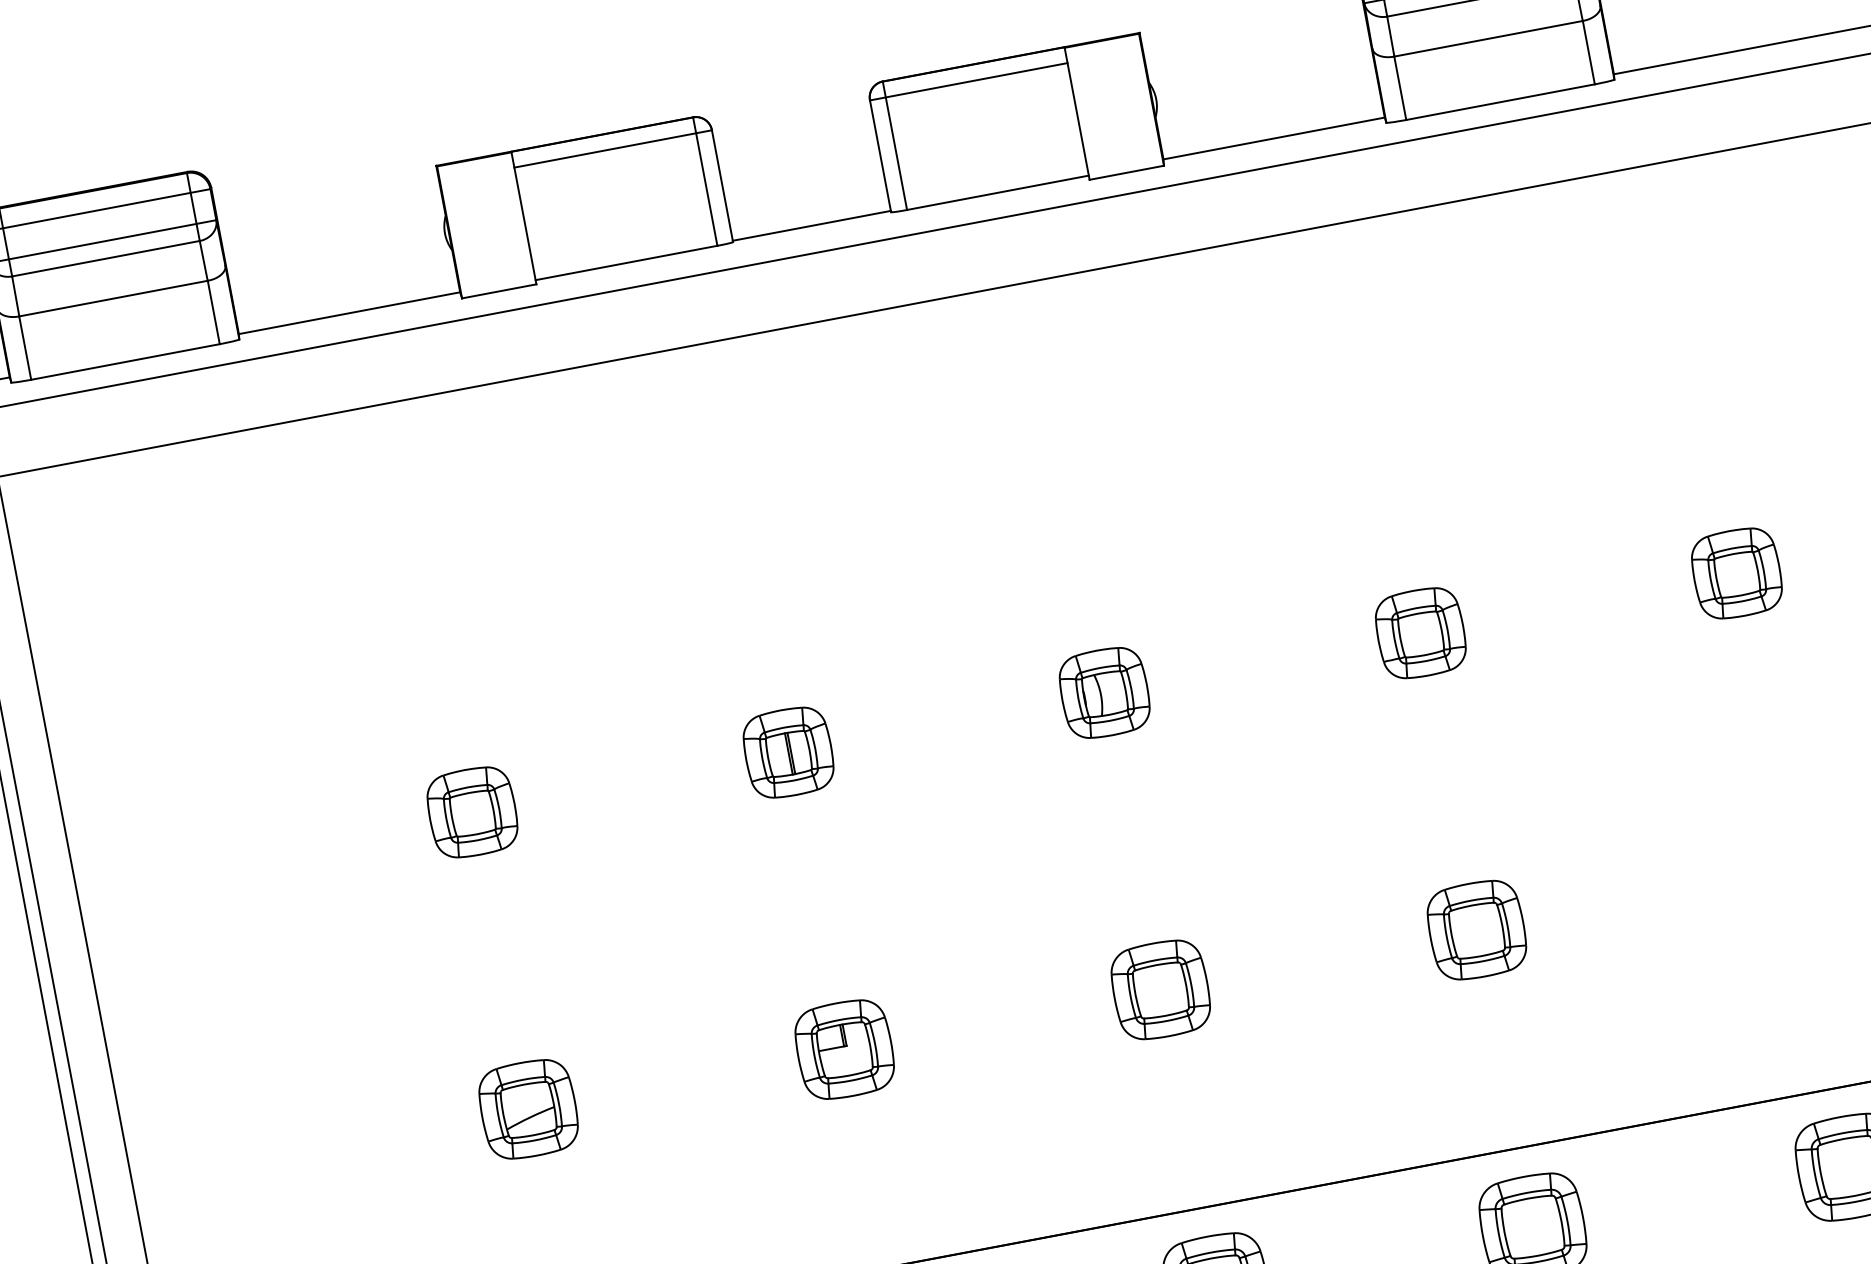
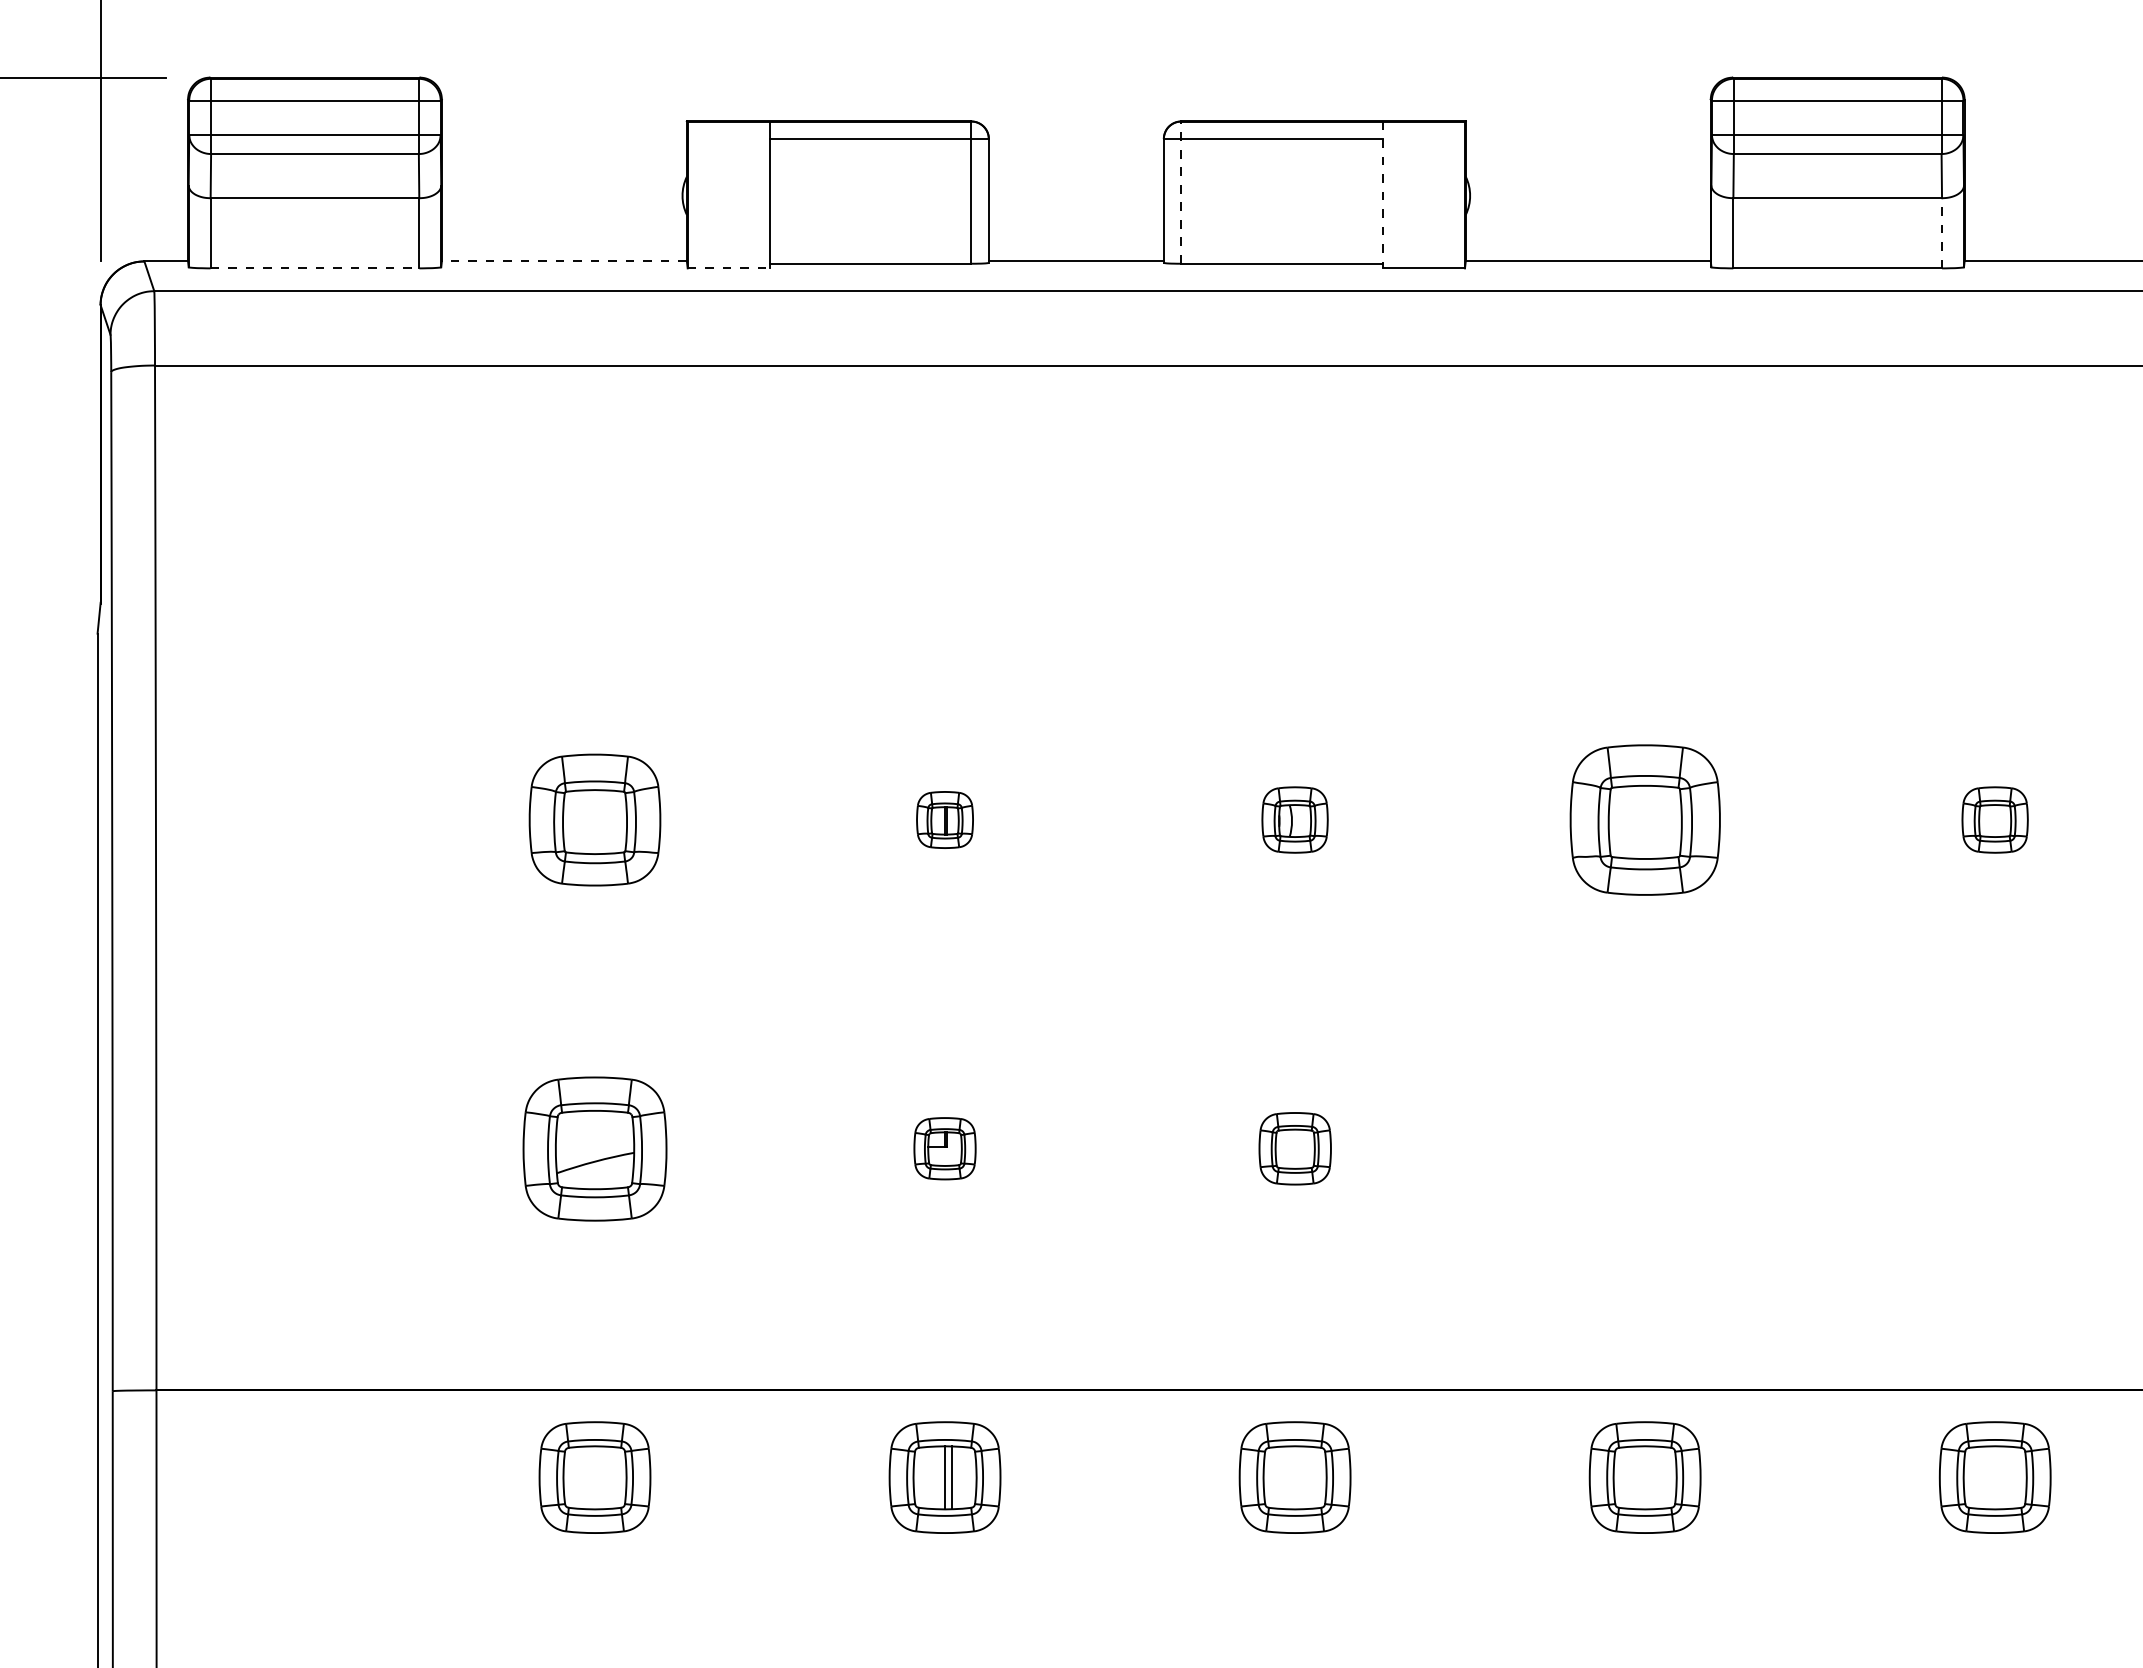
line: (1589, 51) -> (1942, 232), solid -> dashed
line: (1077, 114) -> (1382, 195), solid -> dashed
line: (895, 145) -> (1181, 192), solid -> dashed
line: (499, 291) -> (729, 268), solid -> dashed
line: (349, 313) -> (564, 261), solid -> dashed
line: (125, 362) -> (315, 268), solid -> dashed
part: (1736, 573) -> (1994, 819), size x0.7
part: (1420, 632) -> (1644, 819), size x1.6
part: (1104, 692) -> (1294, 819), size x0.7
part: (788, 752) -> (944, 819), size x0.6
part: (471, 811) -> (594, 819), size x1.4
part: (1477, 929) -> (1645, 1148), removed
part: (1161, 989) -> (1295, 1148), size x0.7
part: (844, 1049) -> (944, 1148), size x0.6
part: (528, 1109) -> (594, 1148), size x1.4

